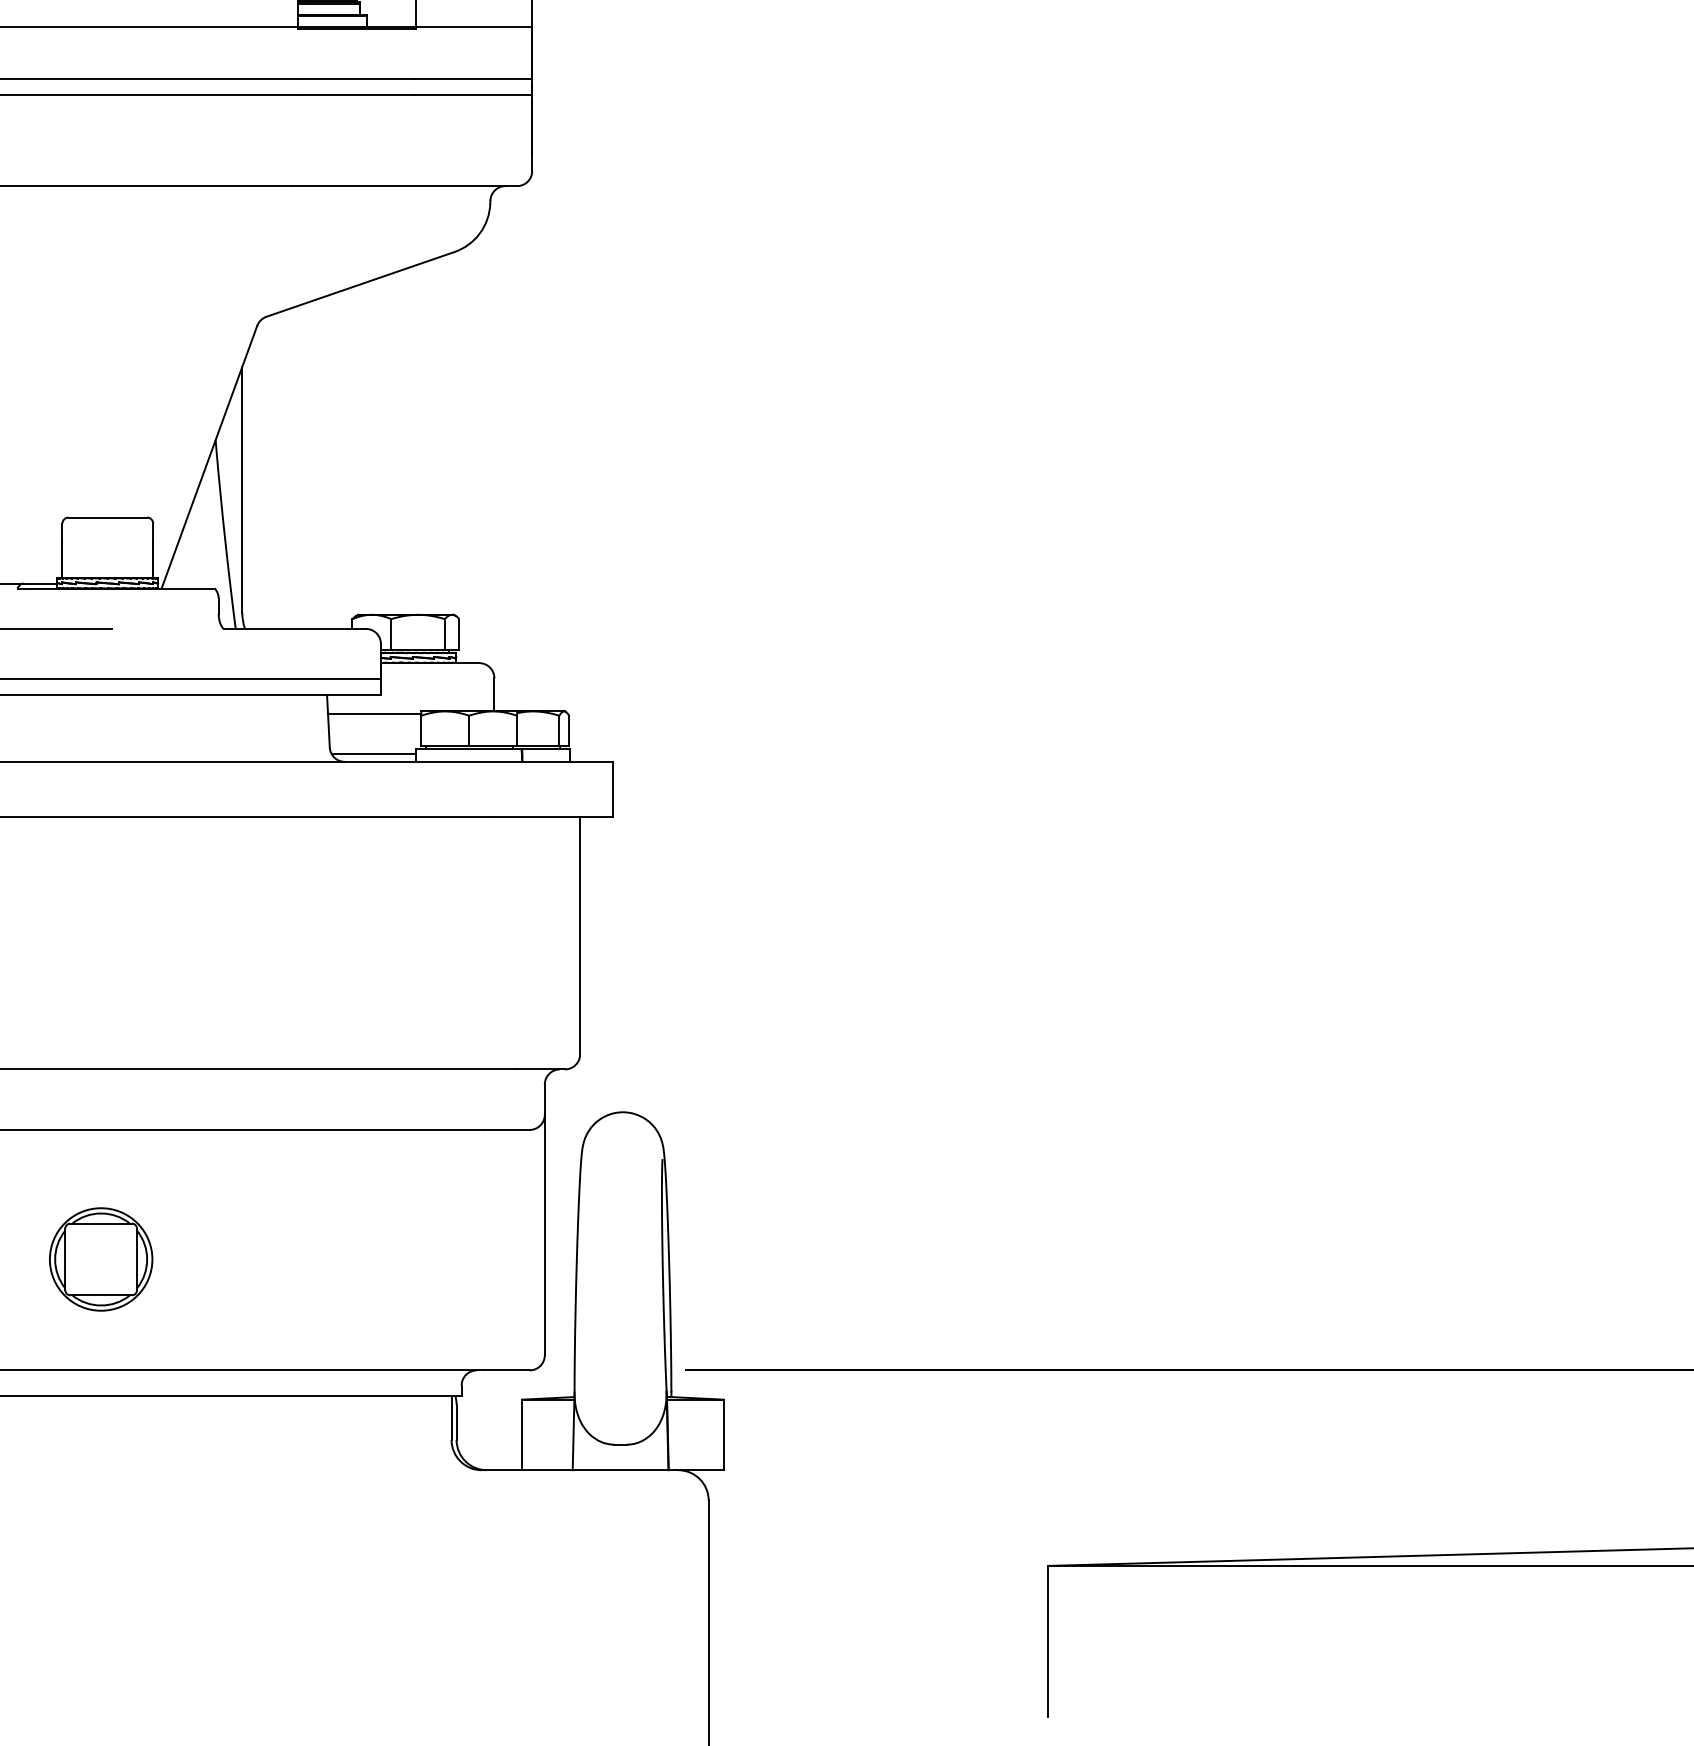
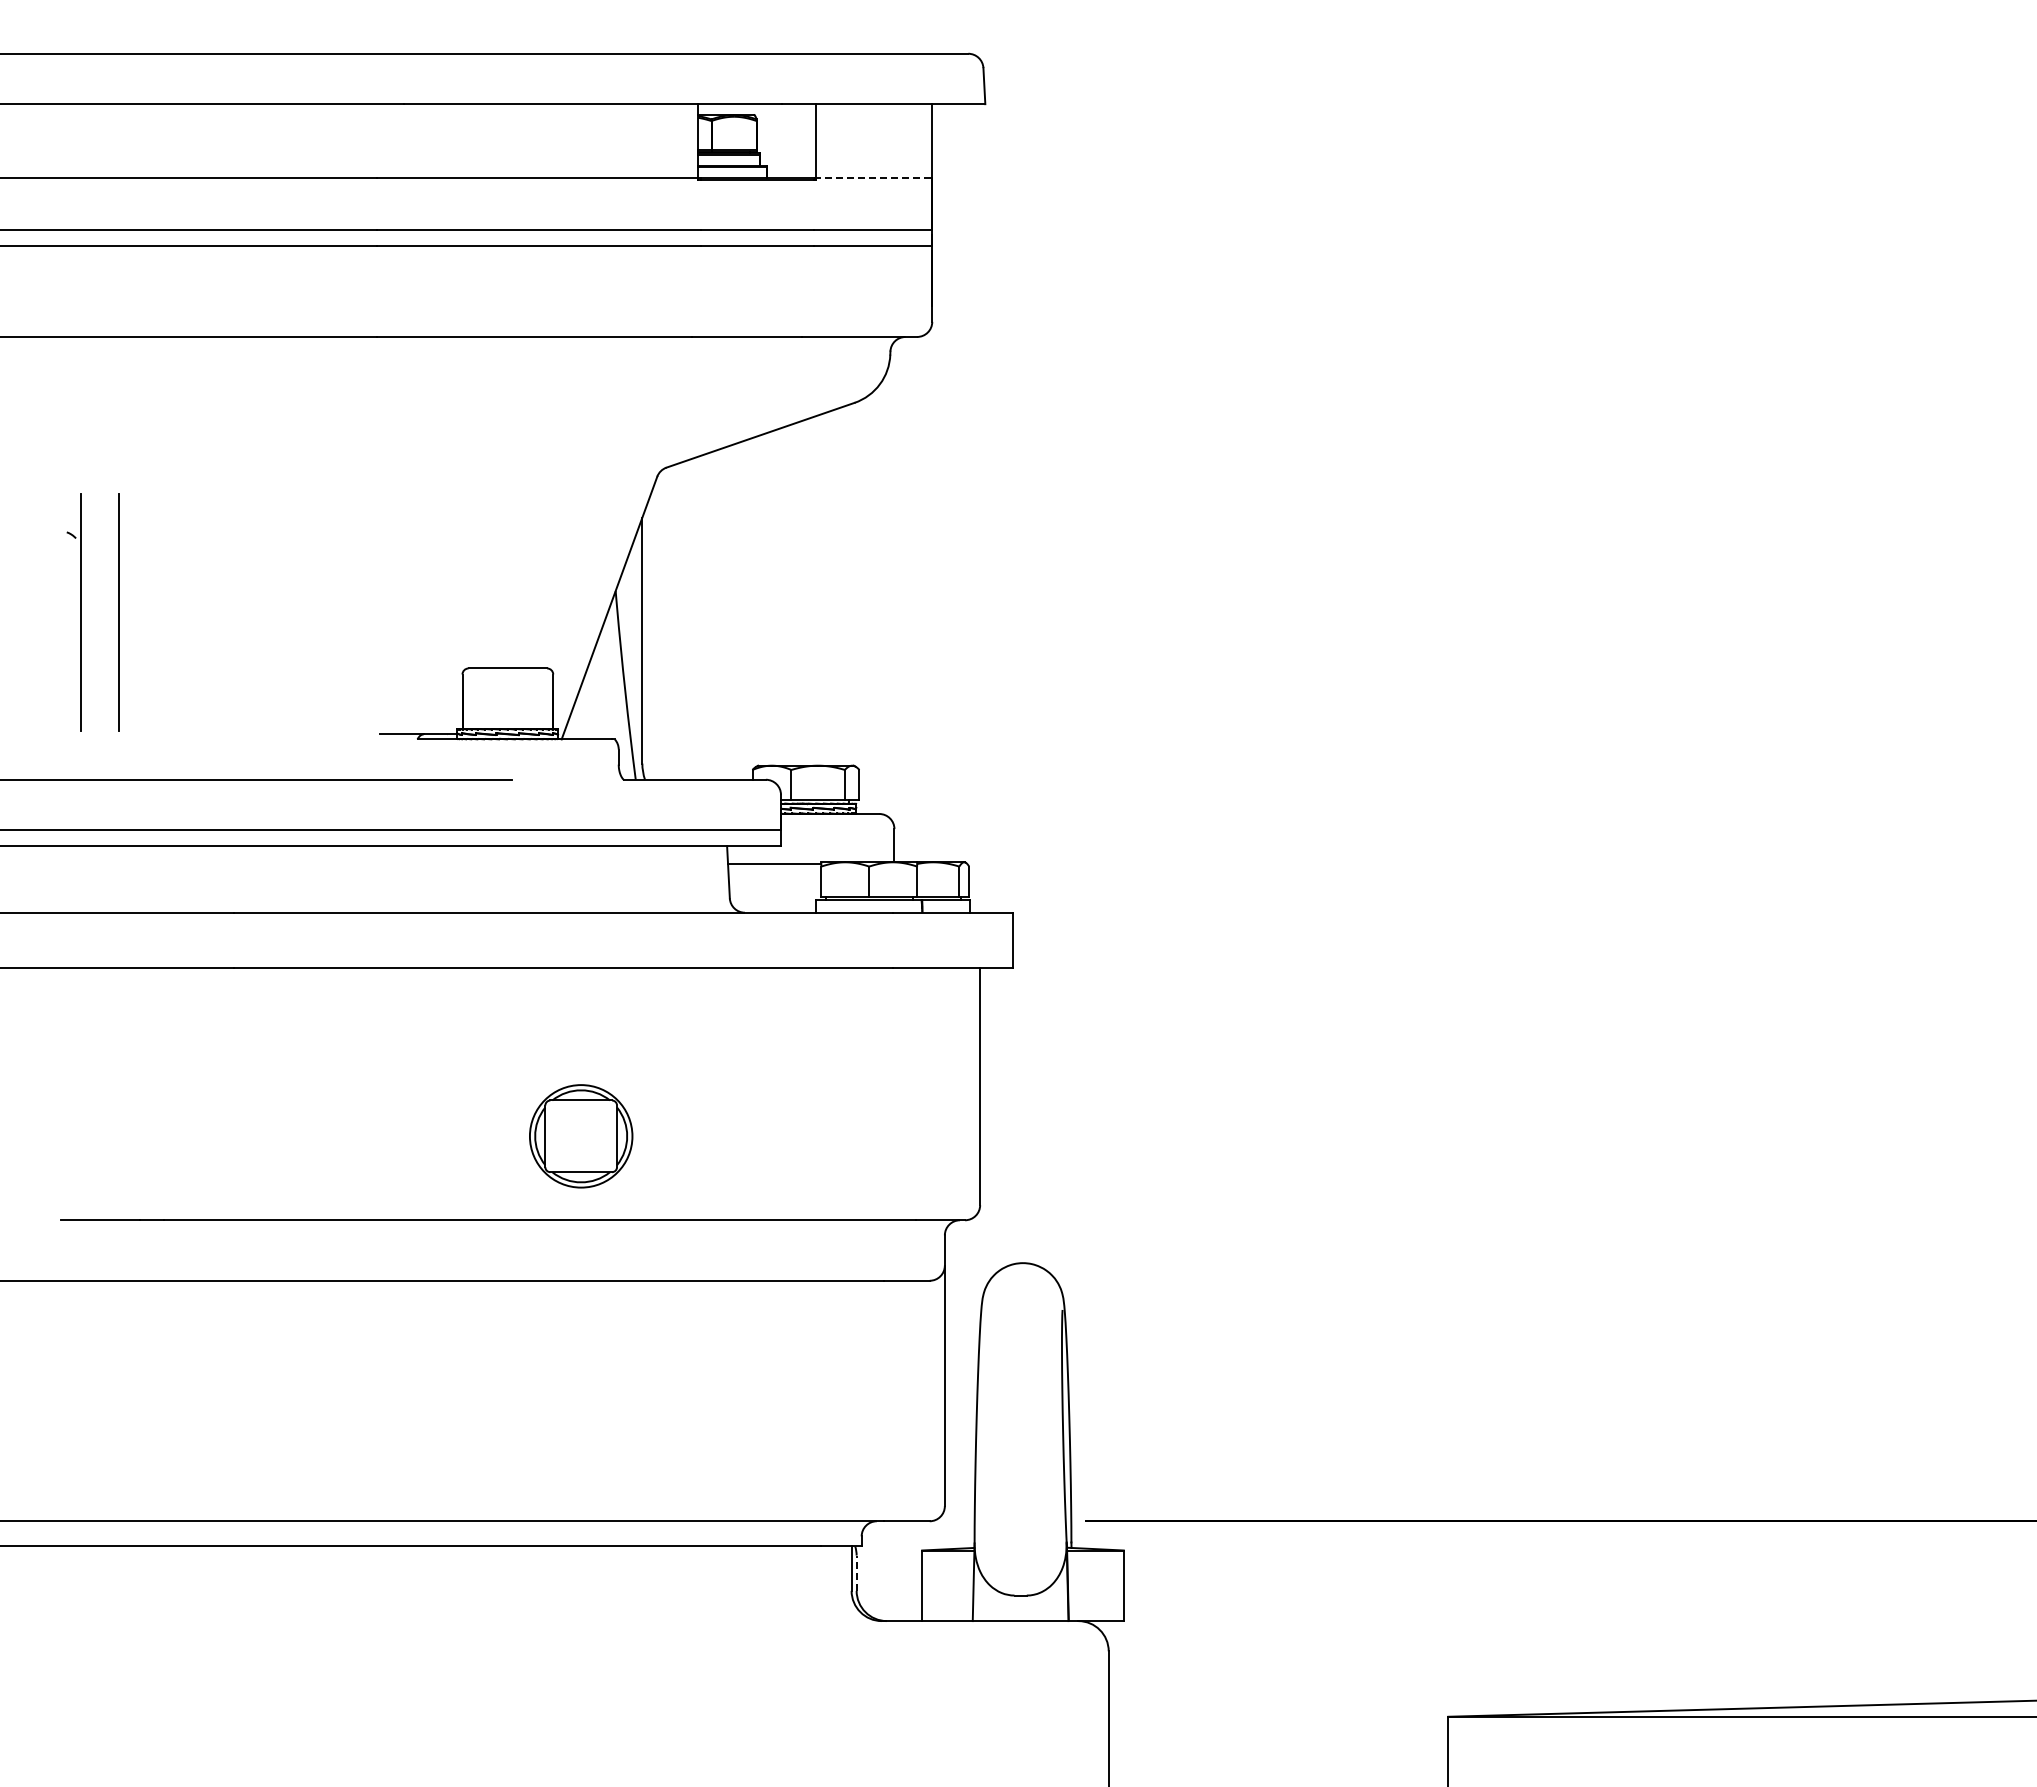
line: (473, 27) -> (873, 178), solid -> dashed
line: (373, 753) -> (773, 904), removed
part: (101, 1259) -> (581, 1136), moved
line: (456, 1422) -> (856, 1573), solid -> dashed

